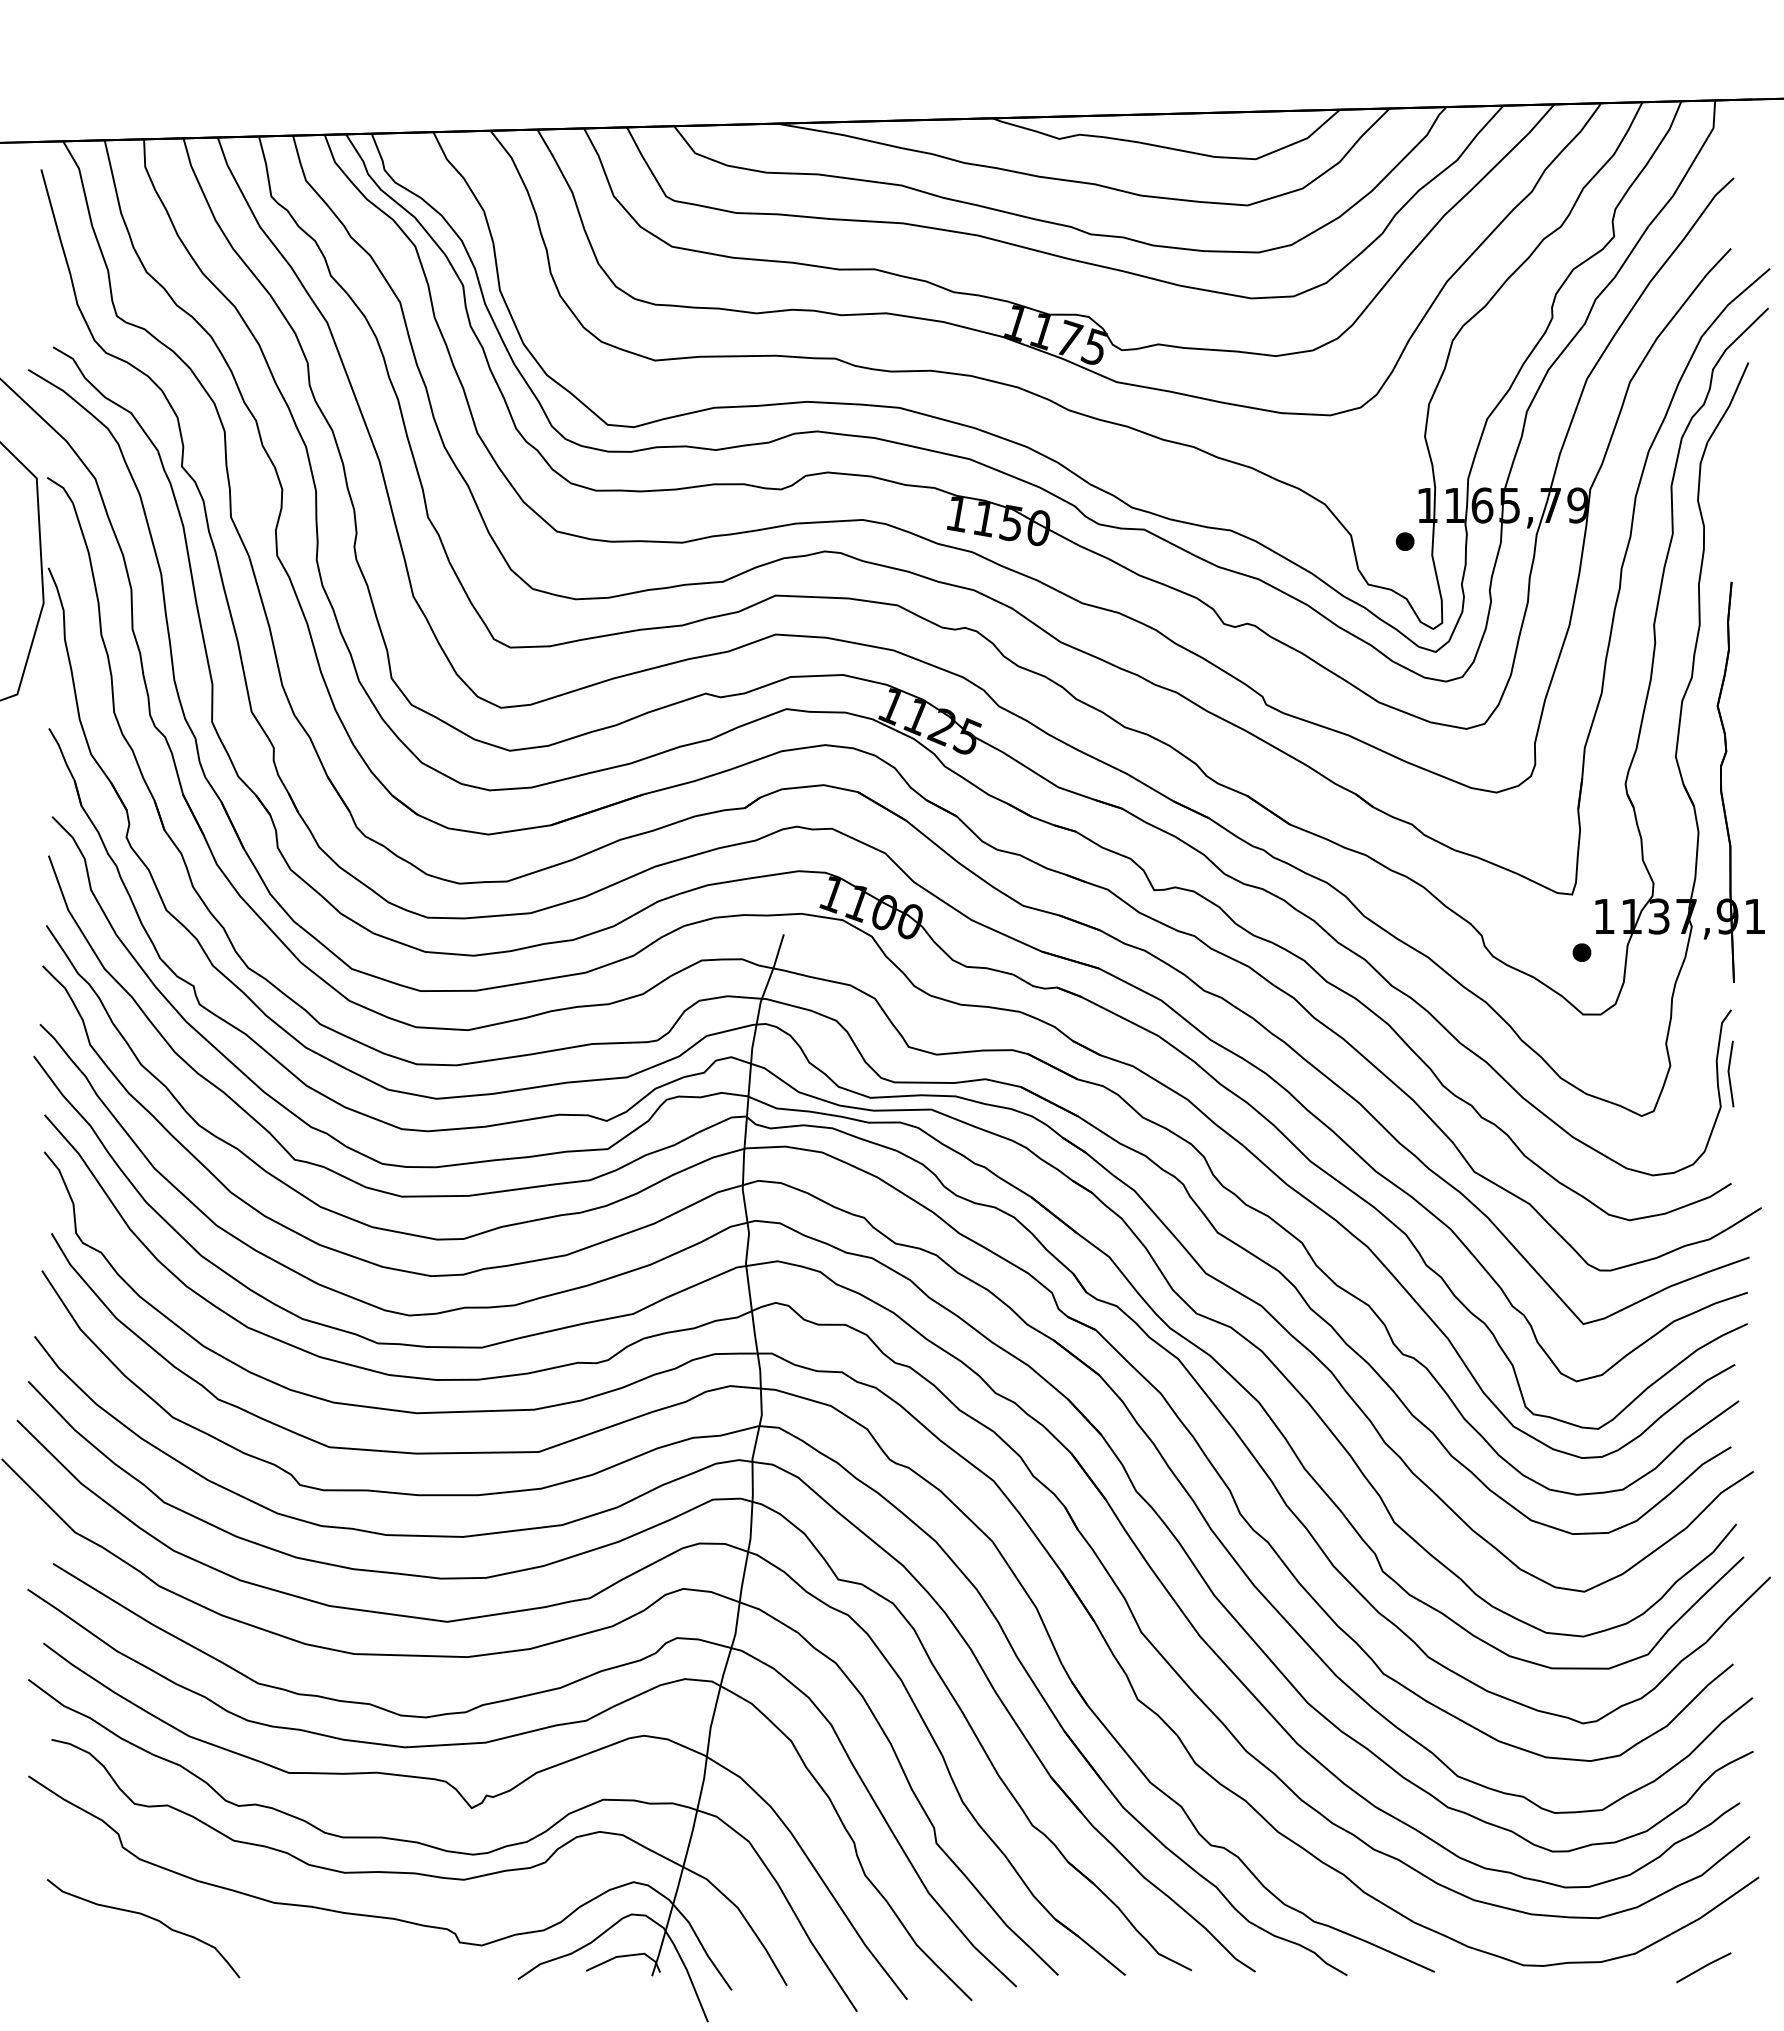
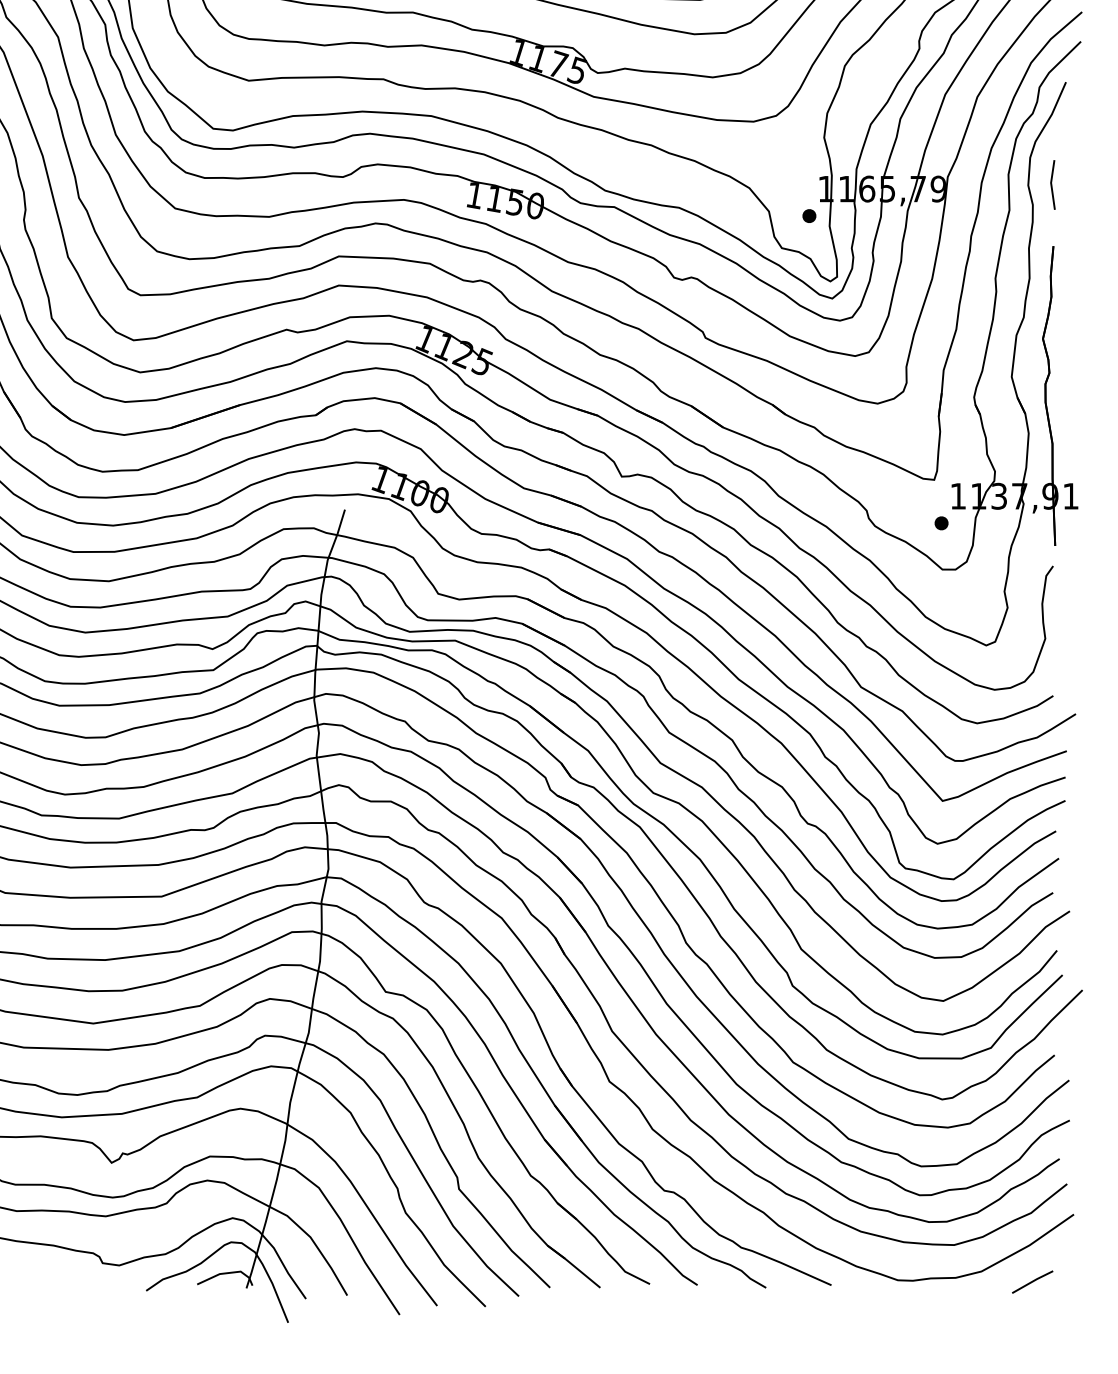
line: (1729, 1073) -> (1051, 184), moved

